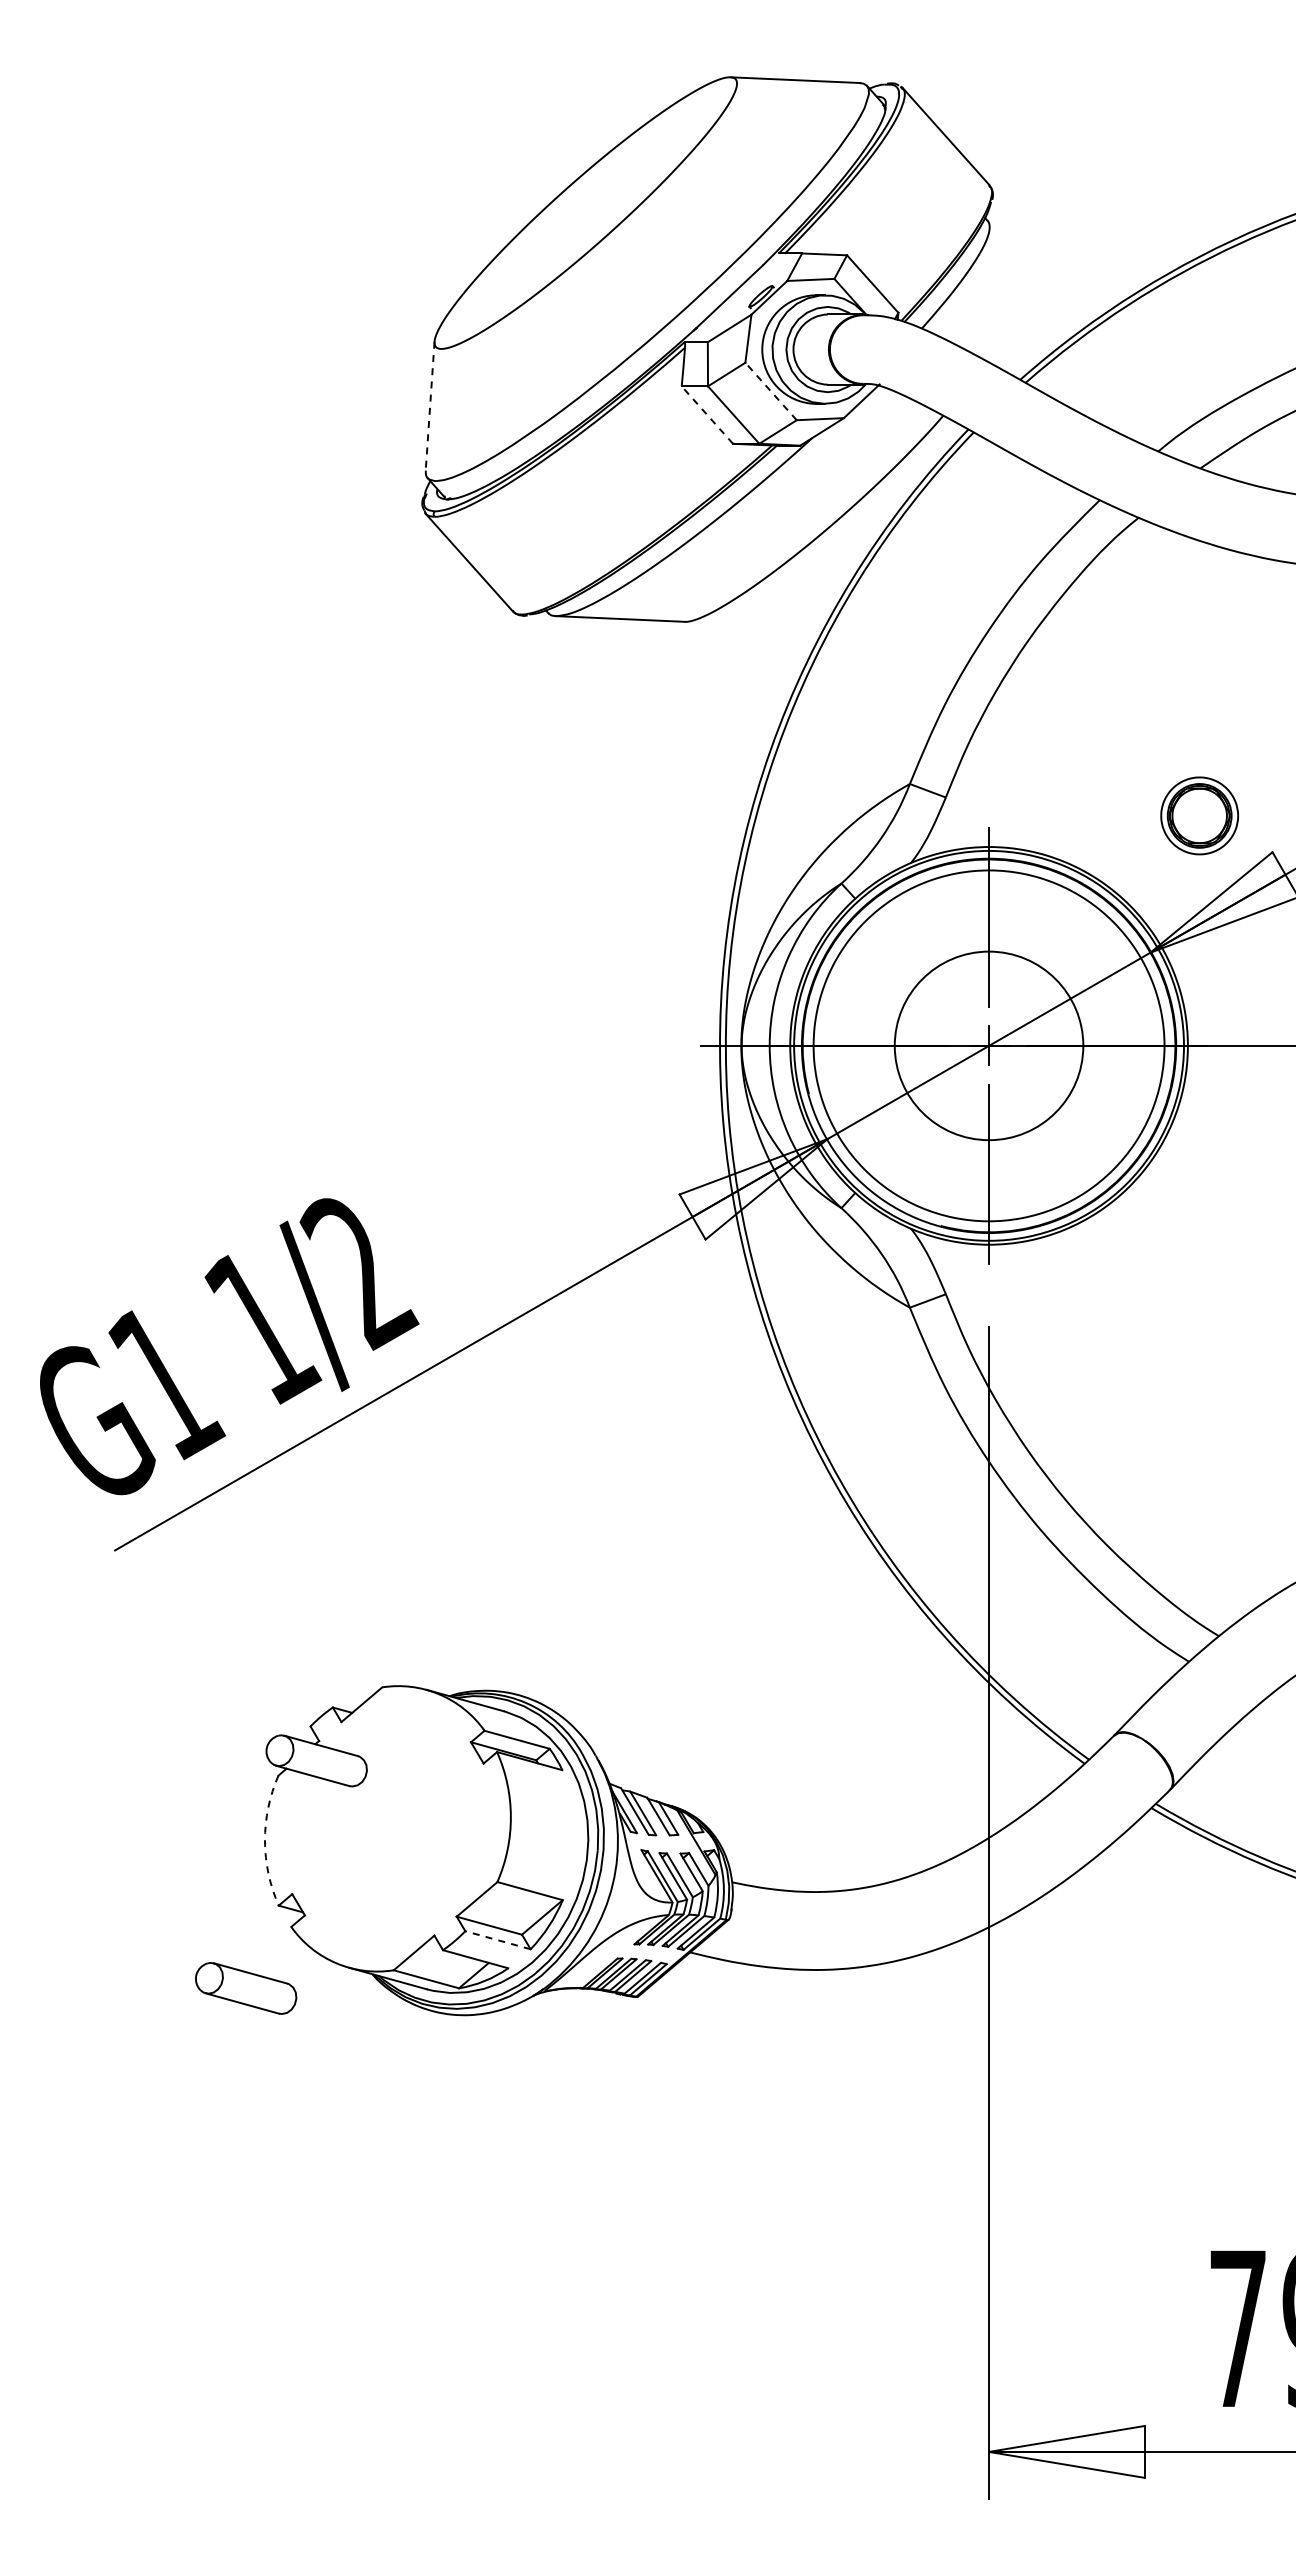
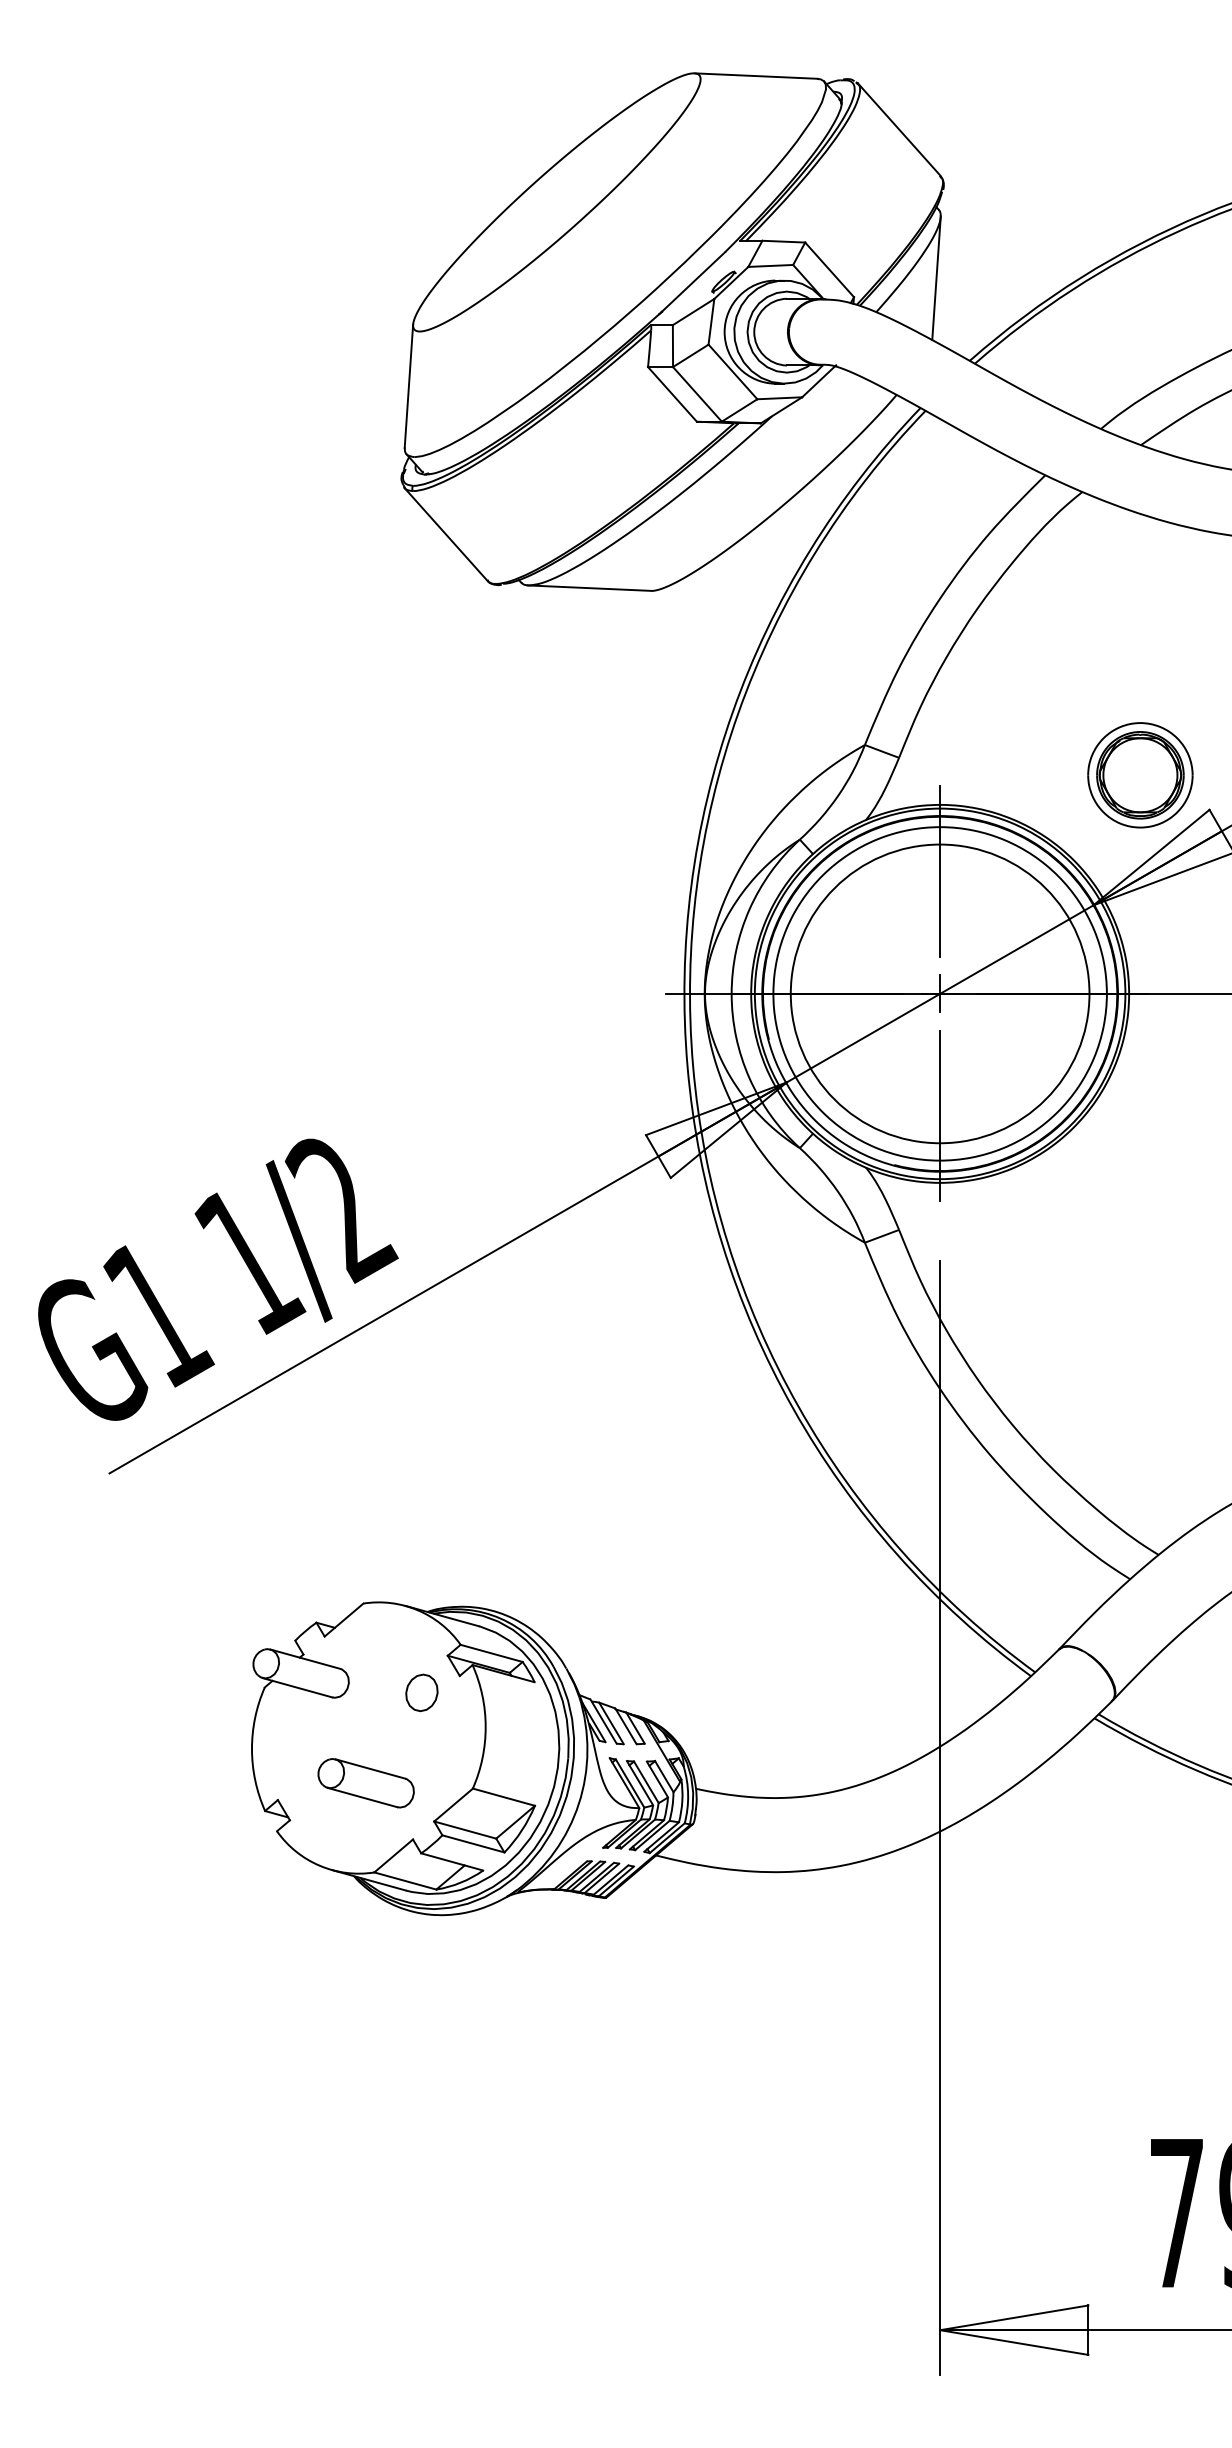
line: (984, 292) -> (935, 277), added
line: (771, 391) -> (733, 371), dashed -> solid
line: (430, 406) -> (409, 386), dashed -> solid
line: (707, 415) -> (672, 394), dashed -> solid
part: (1199, 815) -> (1140, 774), size x1.43
circle: (988, 1045) -> (939, 993), size x1.67
part: (443, 1781) -> (421, 1693), added
arc: (264, 1840) -> (251, 1749), dashed -> solid
line: (497, 1940) -> (472, 1844), dashed -> solid
part: (246, 1988) -> (366, 1783), moved

